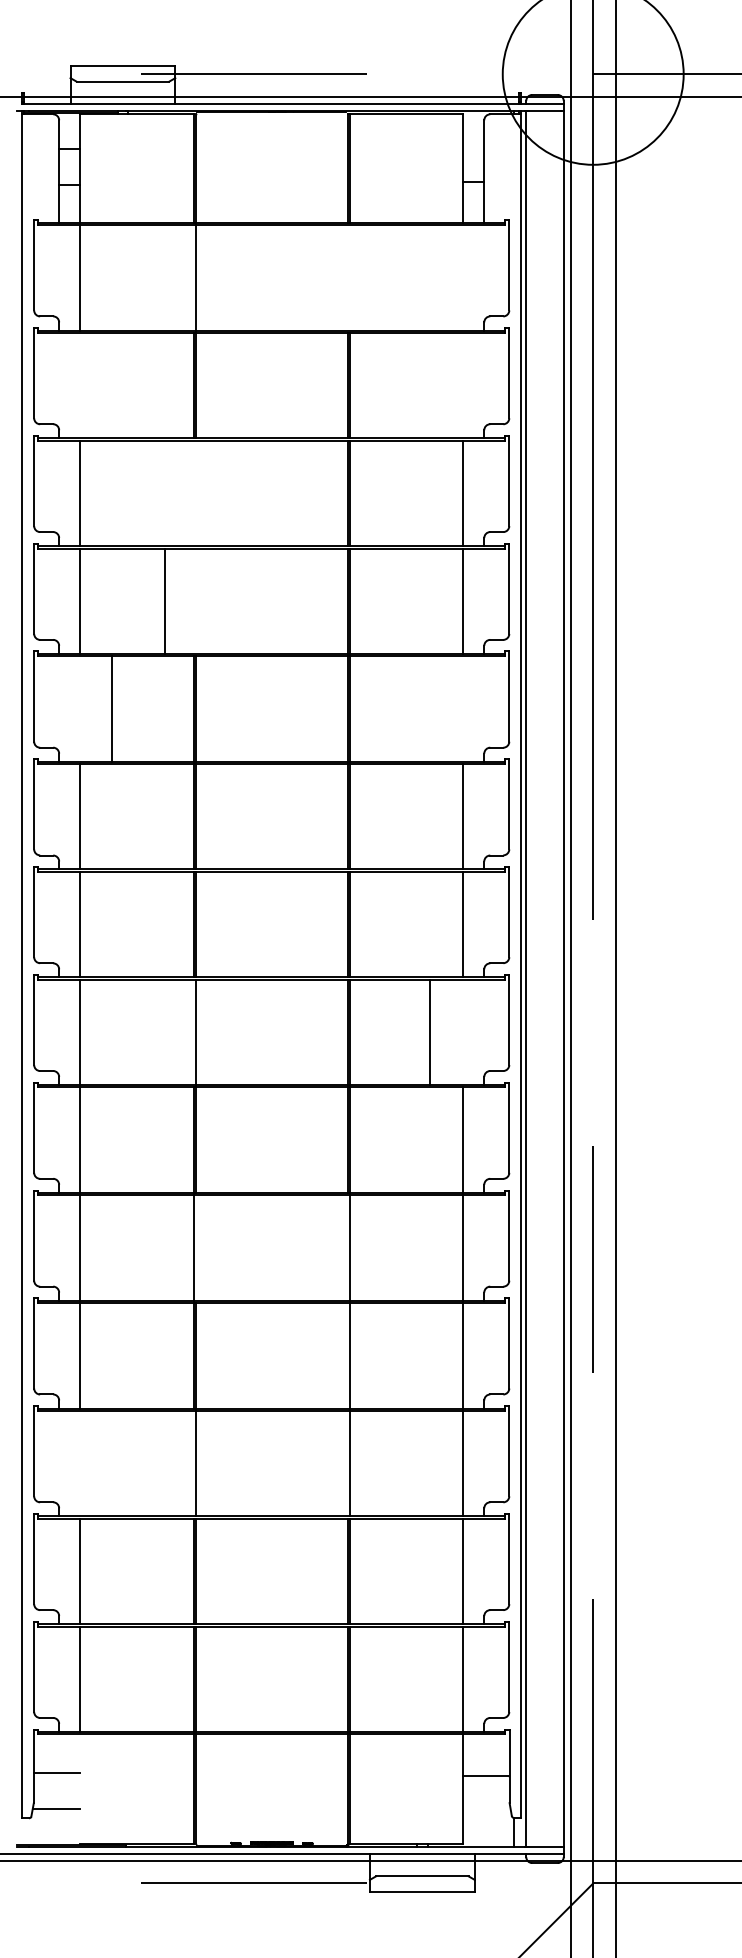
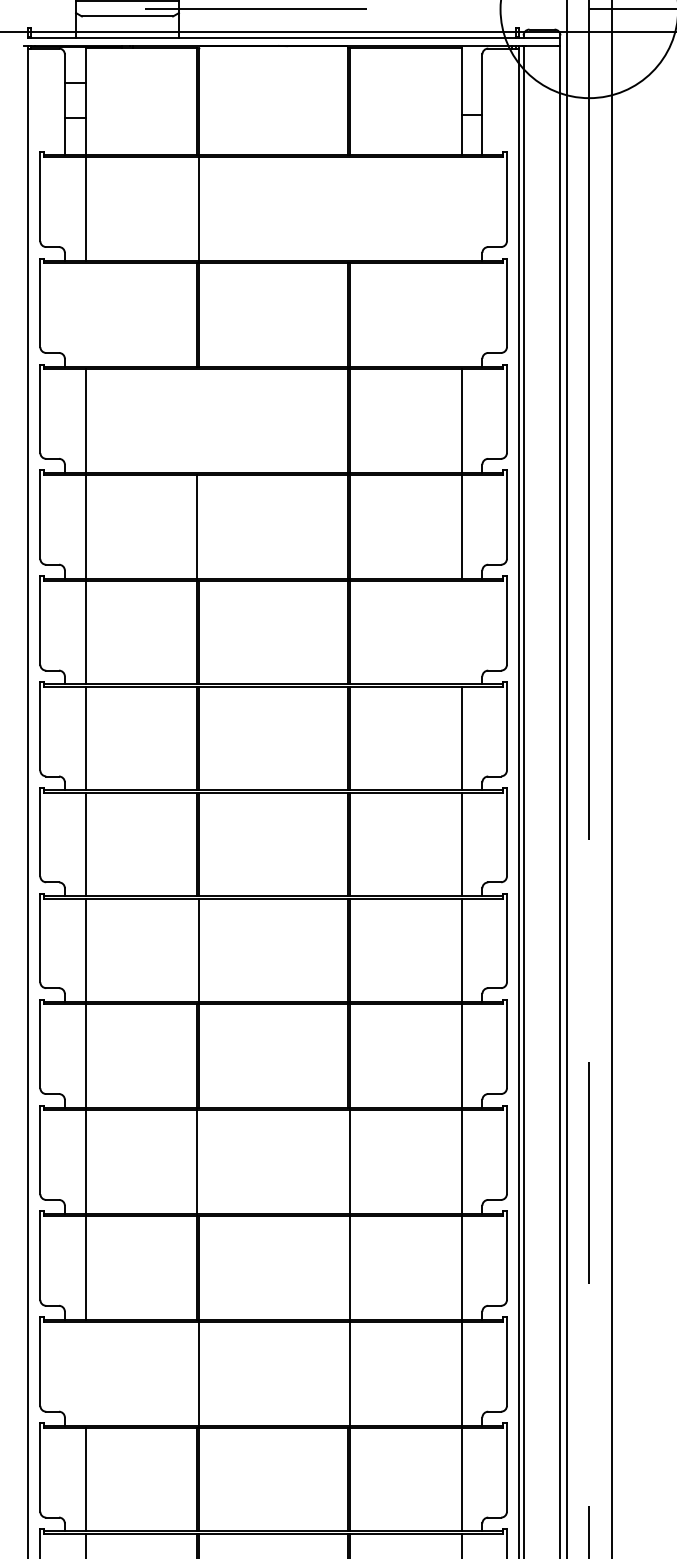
line: (164, 601) -> (196, 527), moved
line: (112, 708) -> (85, 632), moved
line: (430, 1032) -> (461, 950), moved

